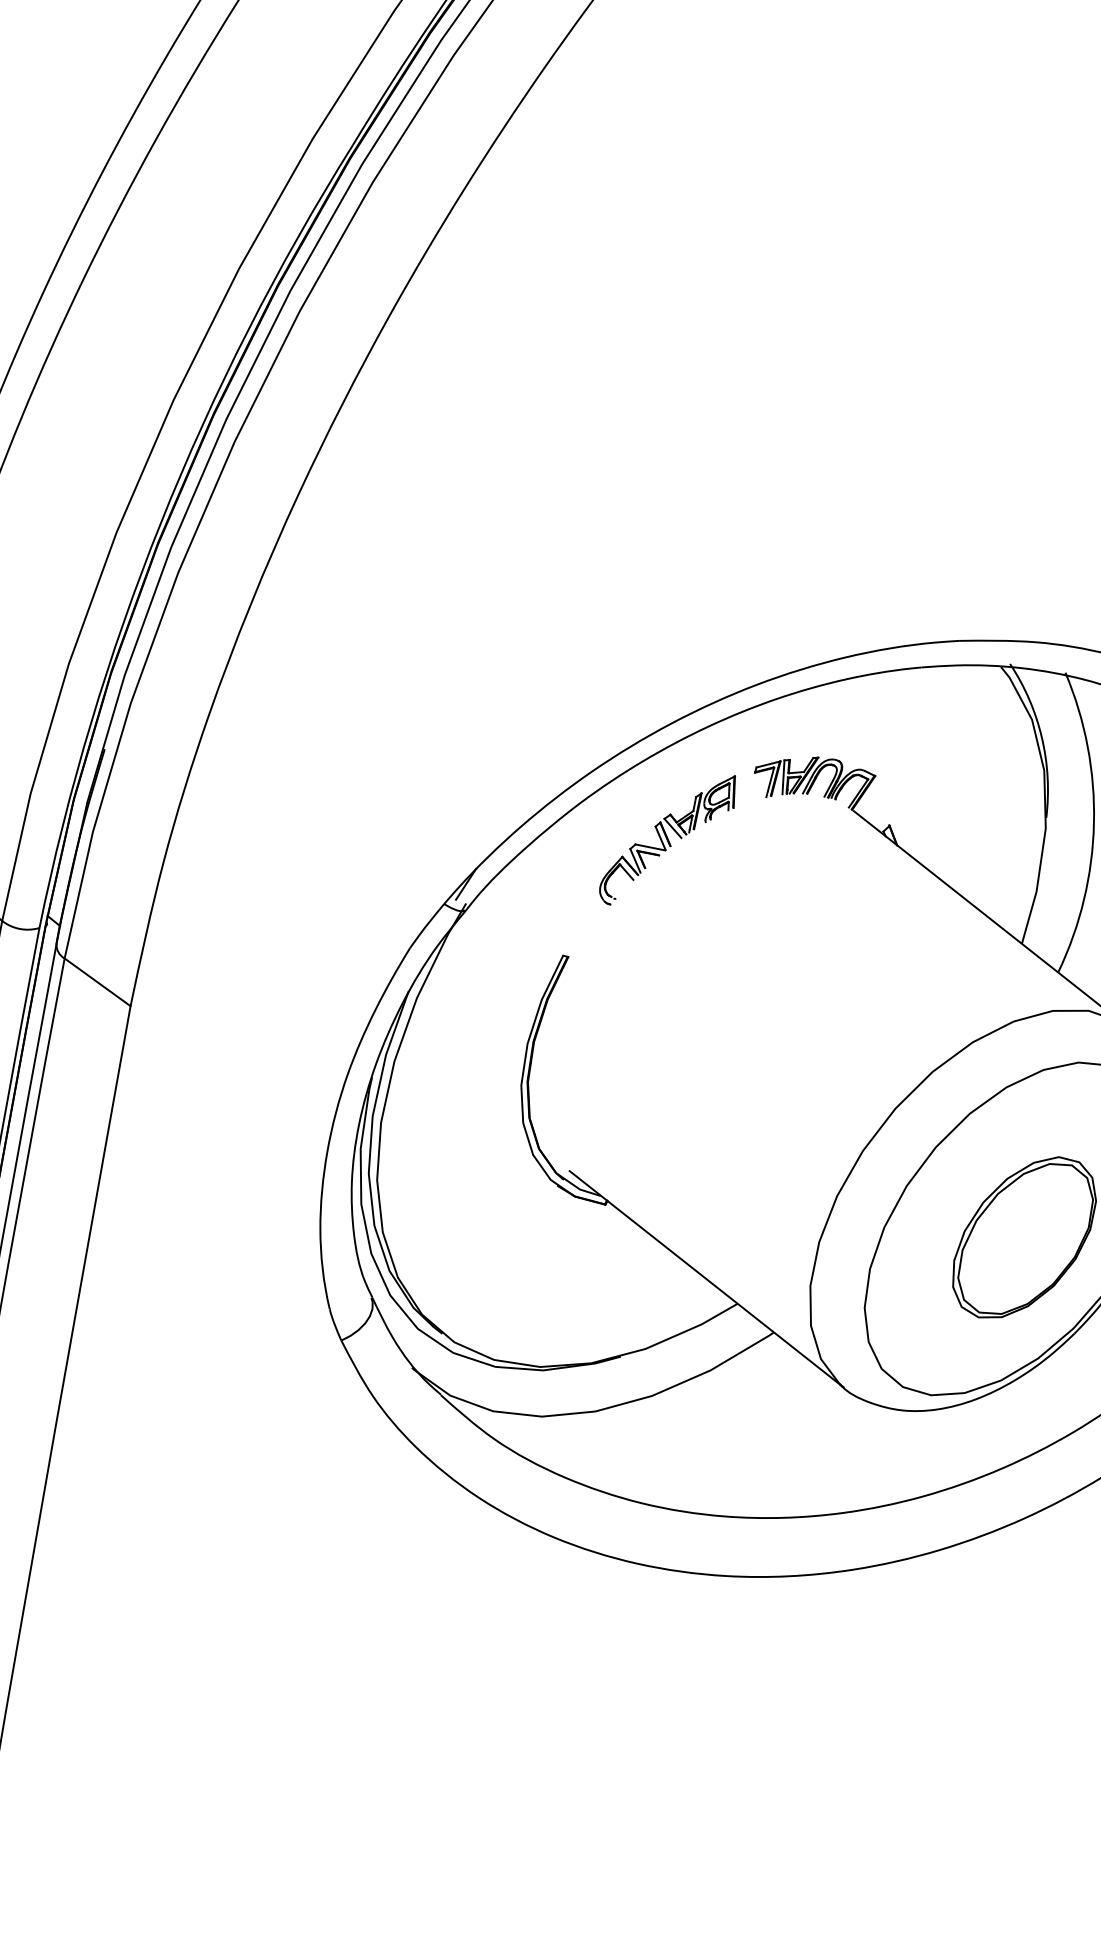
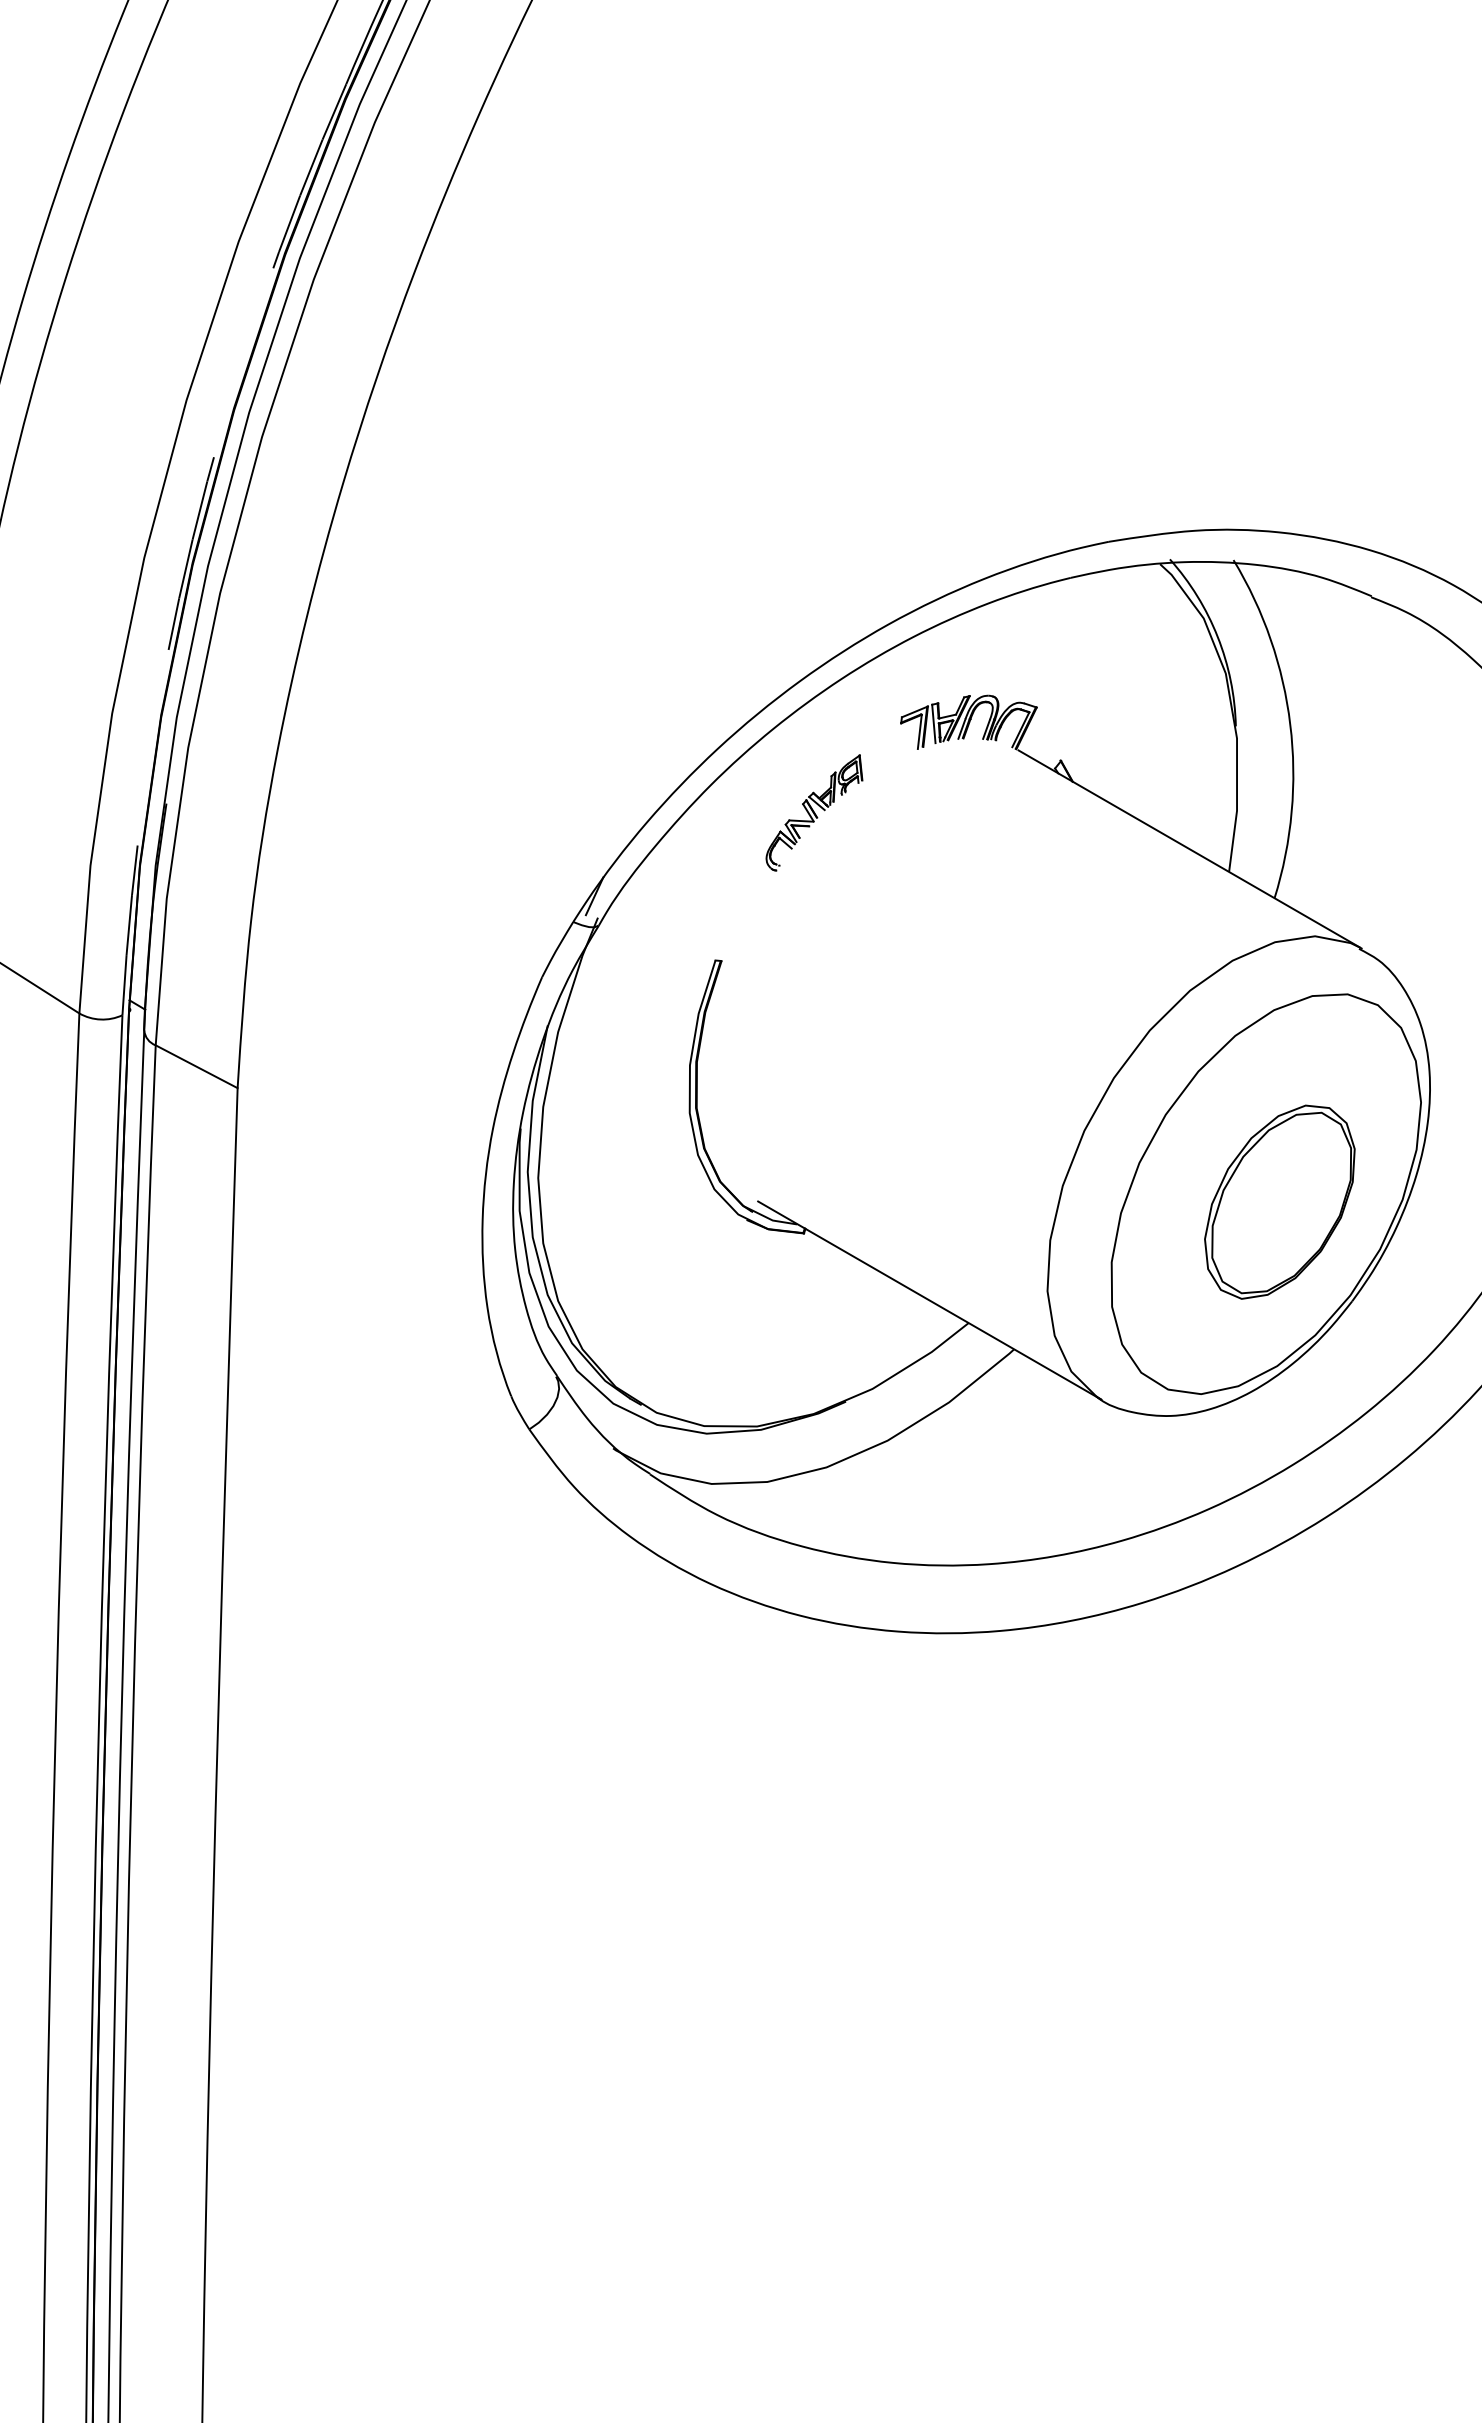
arc: (161, 522) -> (192, 539), solid -> dashed
part: (668, 839) -> (814, 812), size x0.7

